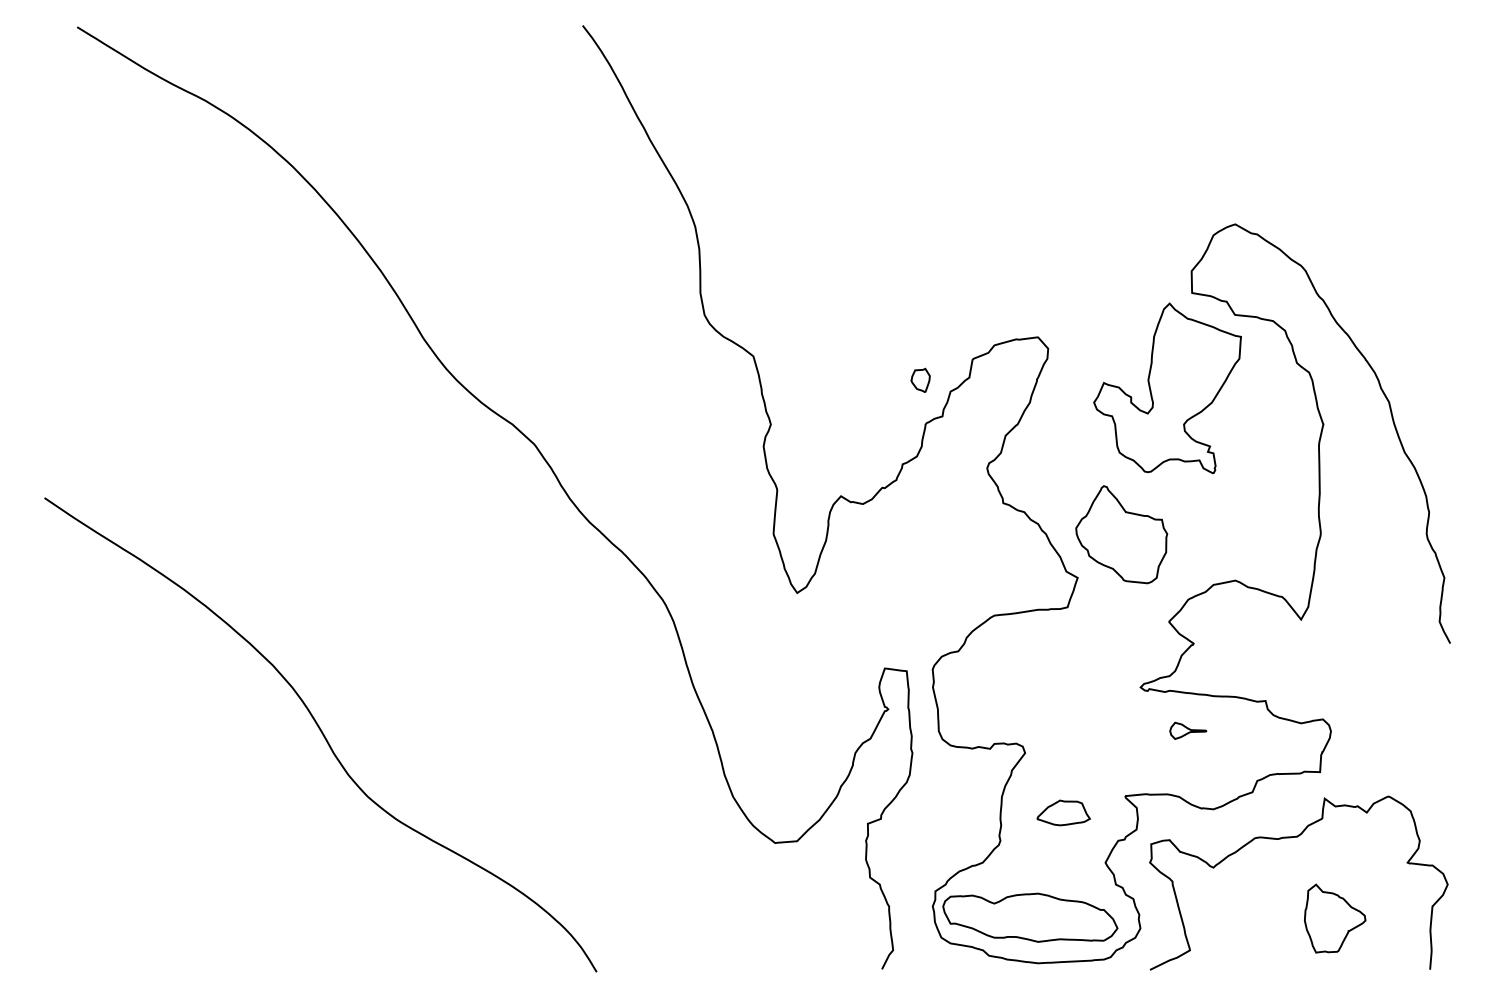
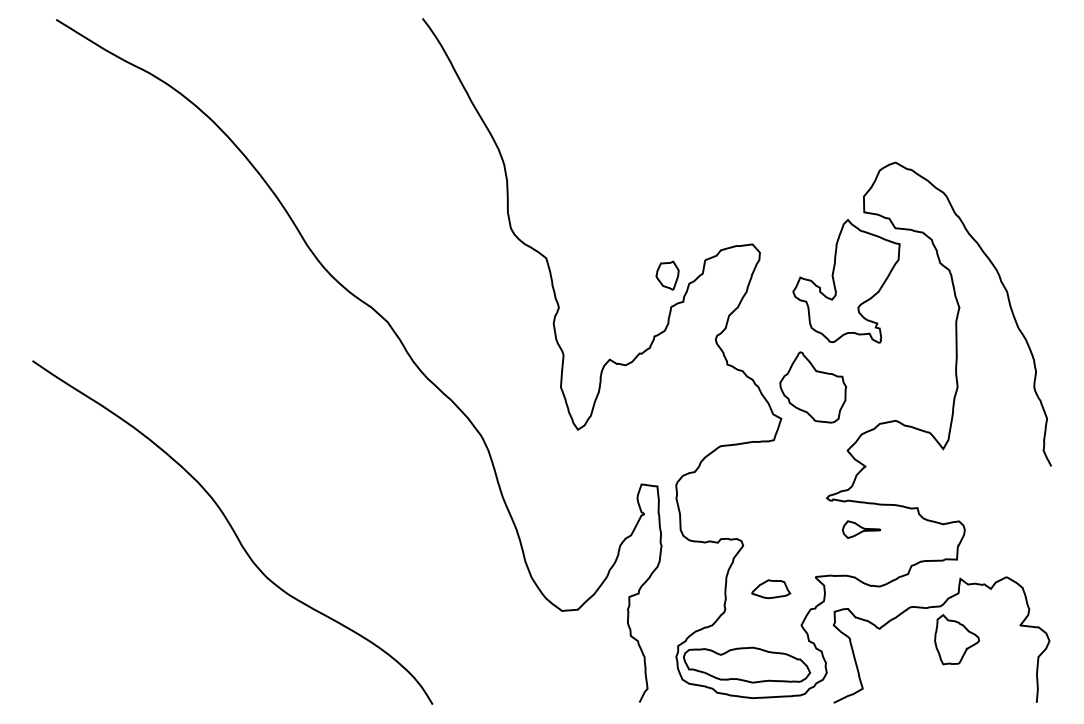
part: (920, 380) -> (667, 275), size x1.67
part: (1187, 730) -> (860, 529), size x1.43
part: (1335, 918) -> (957, 639), moved

